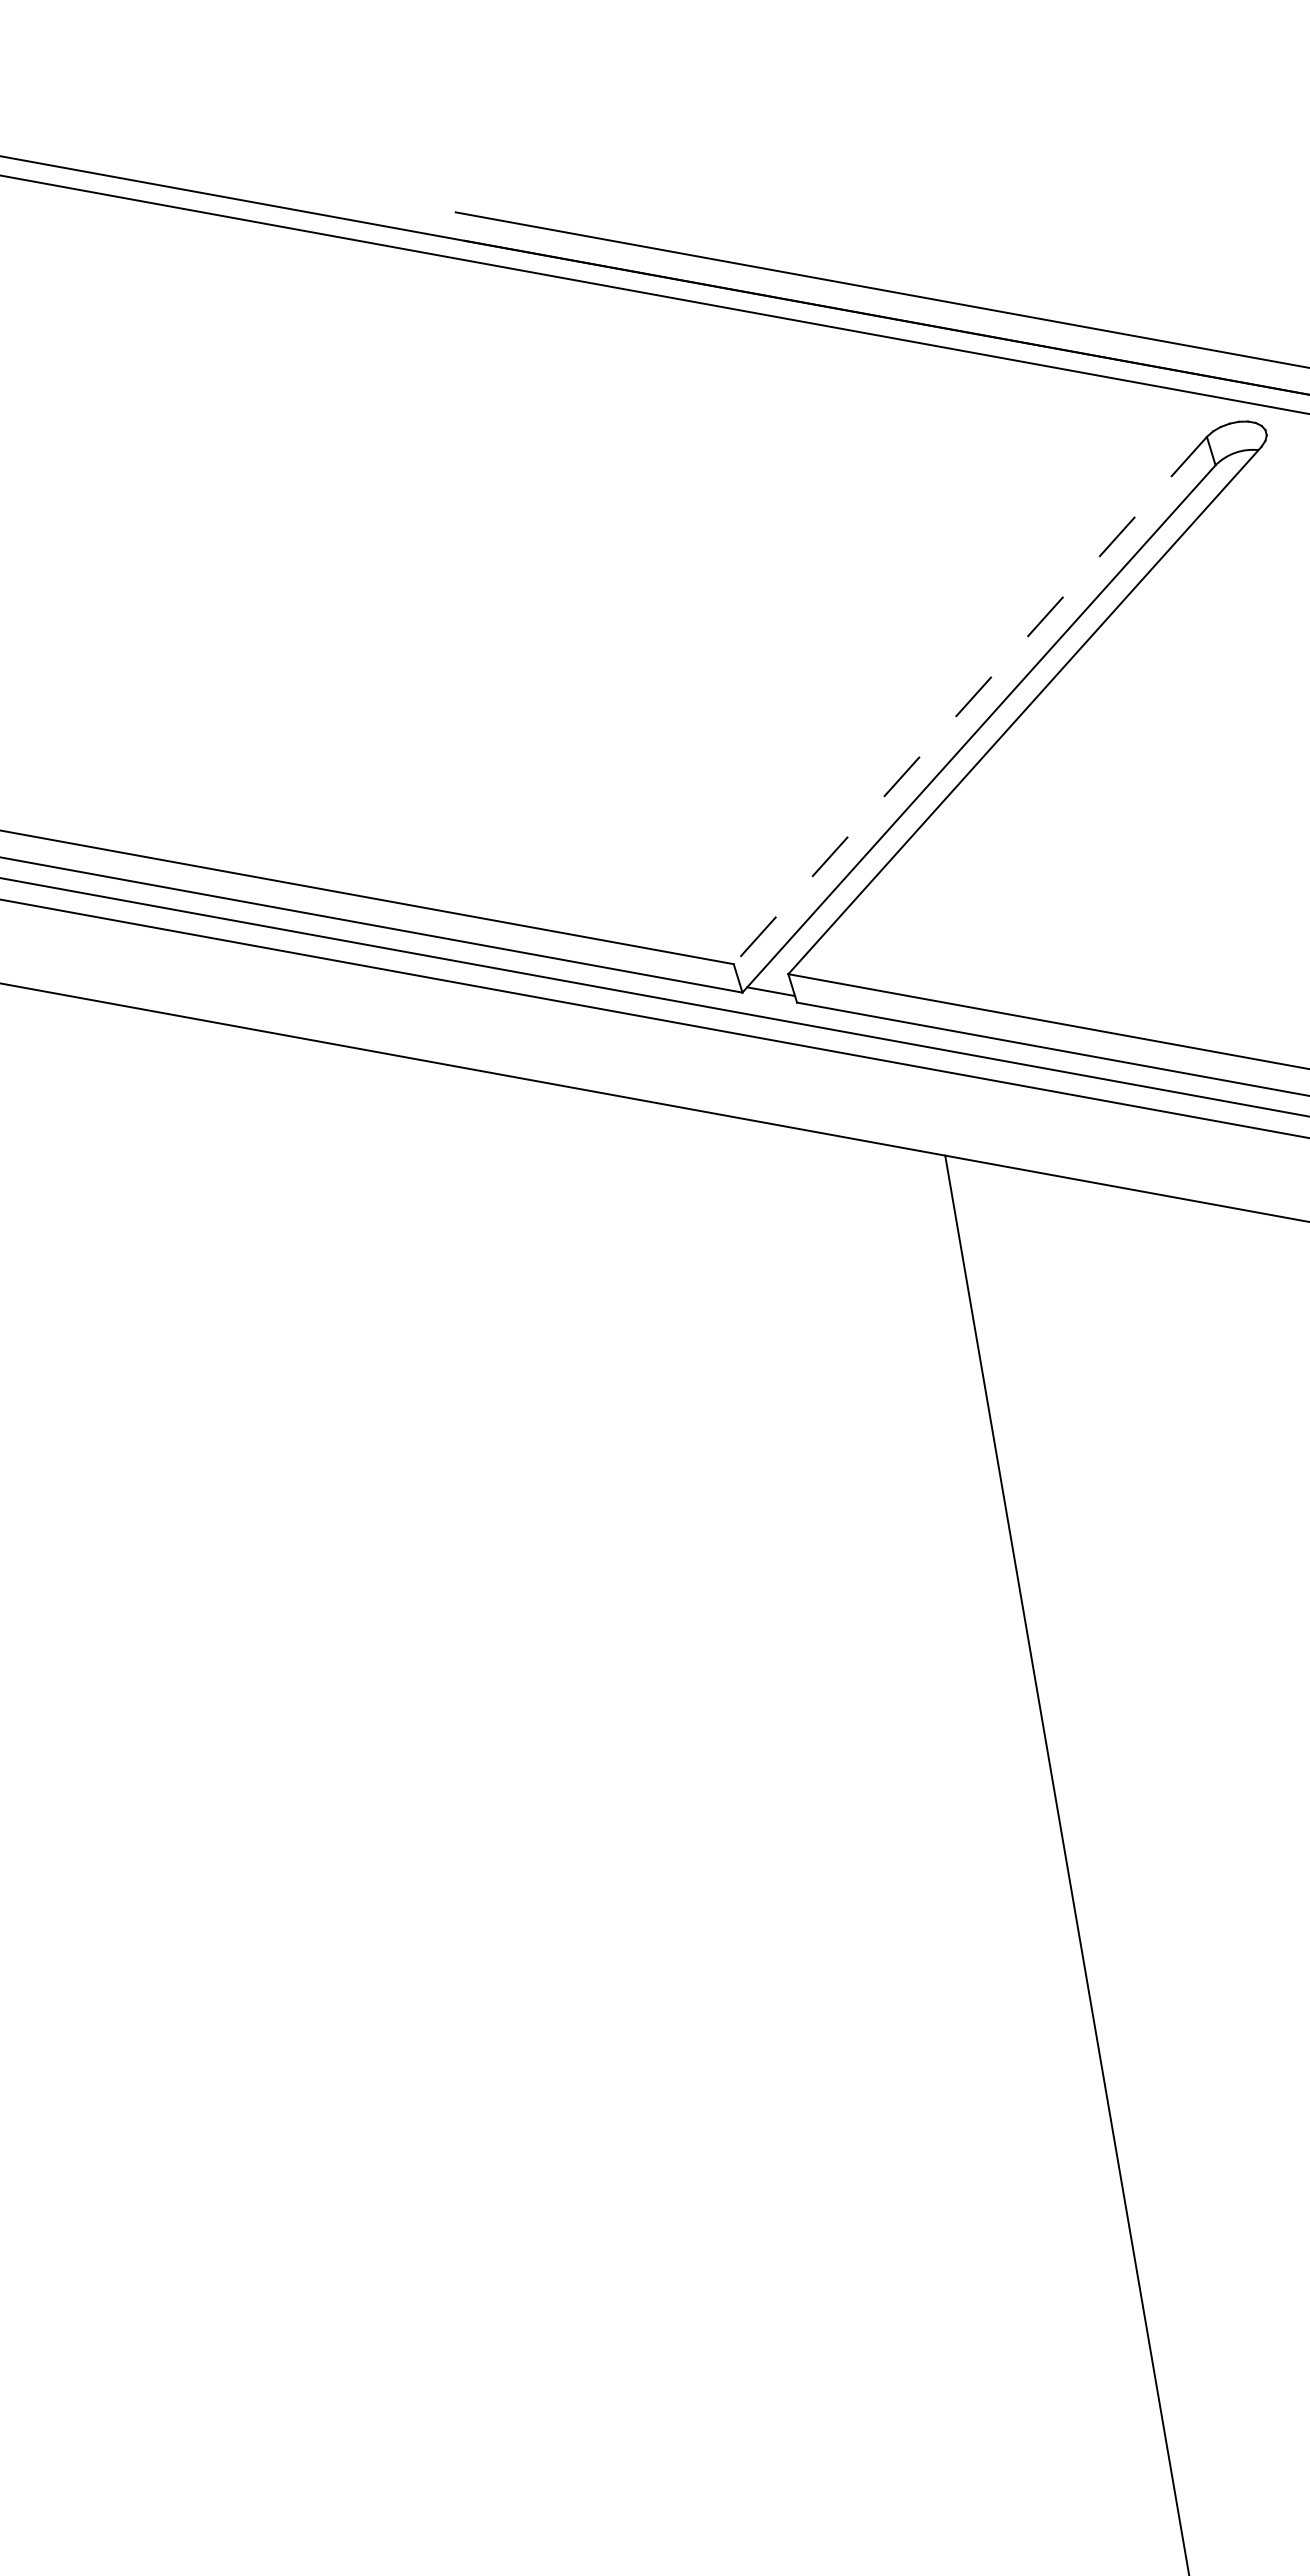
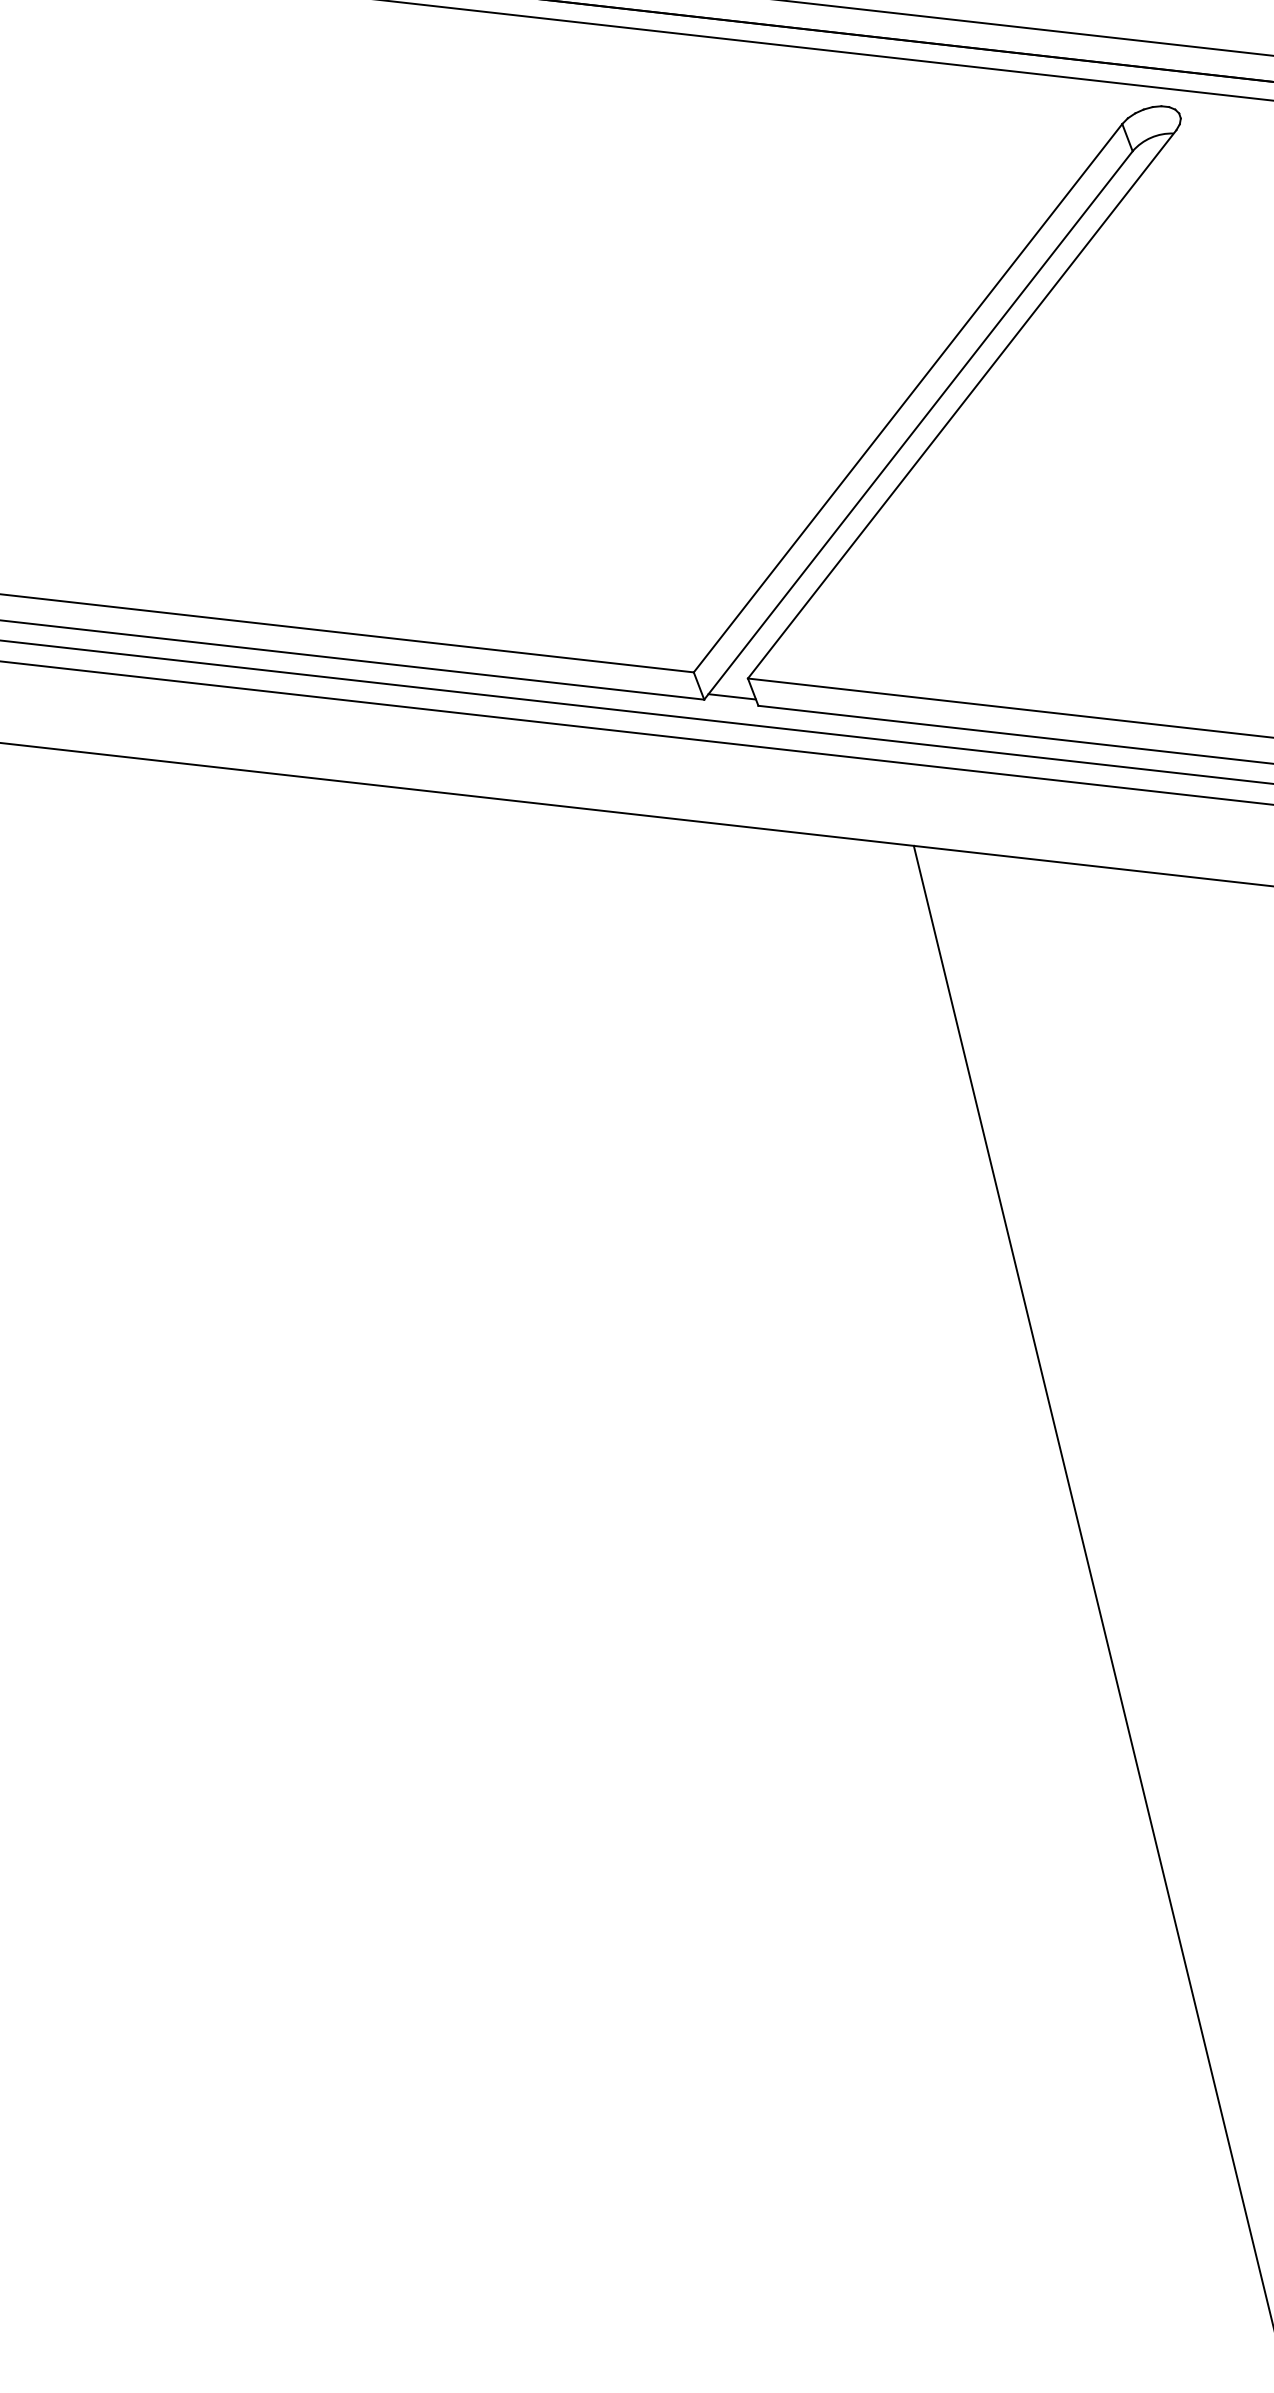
line: (970, 700) -> (908, 398), dashed -> solid

